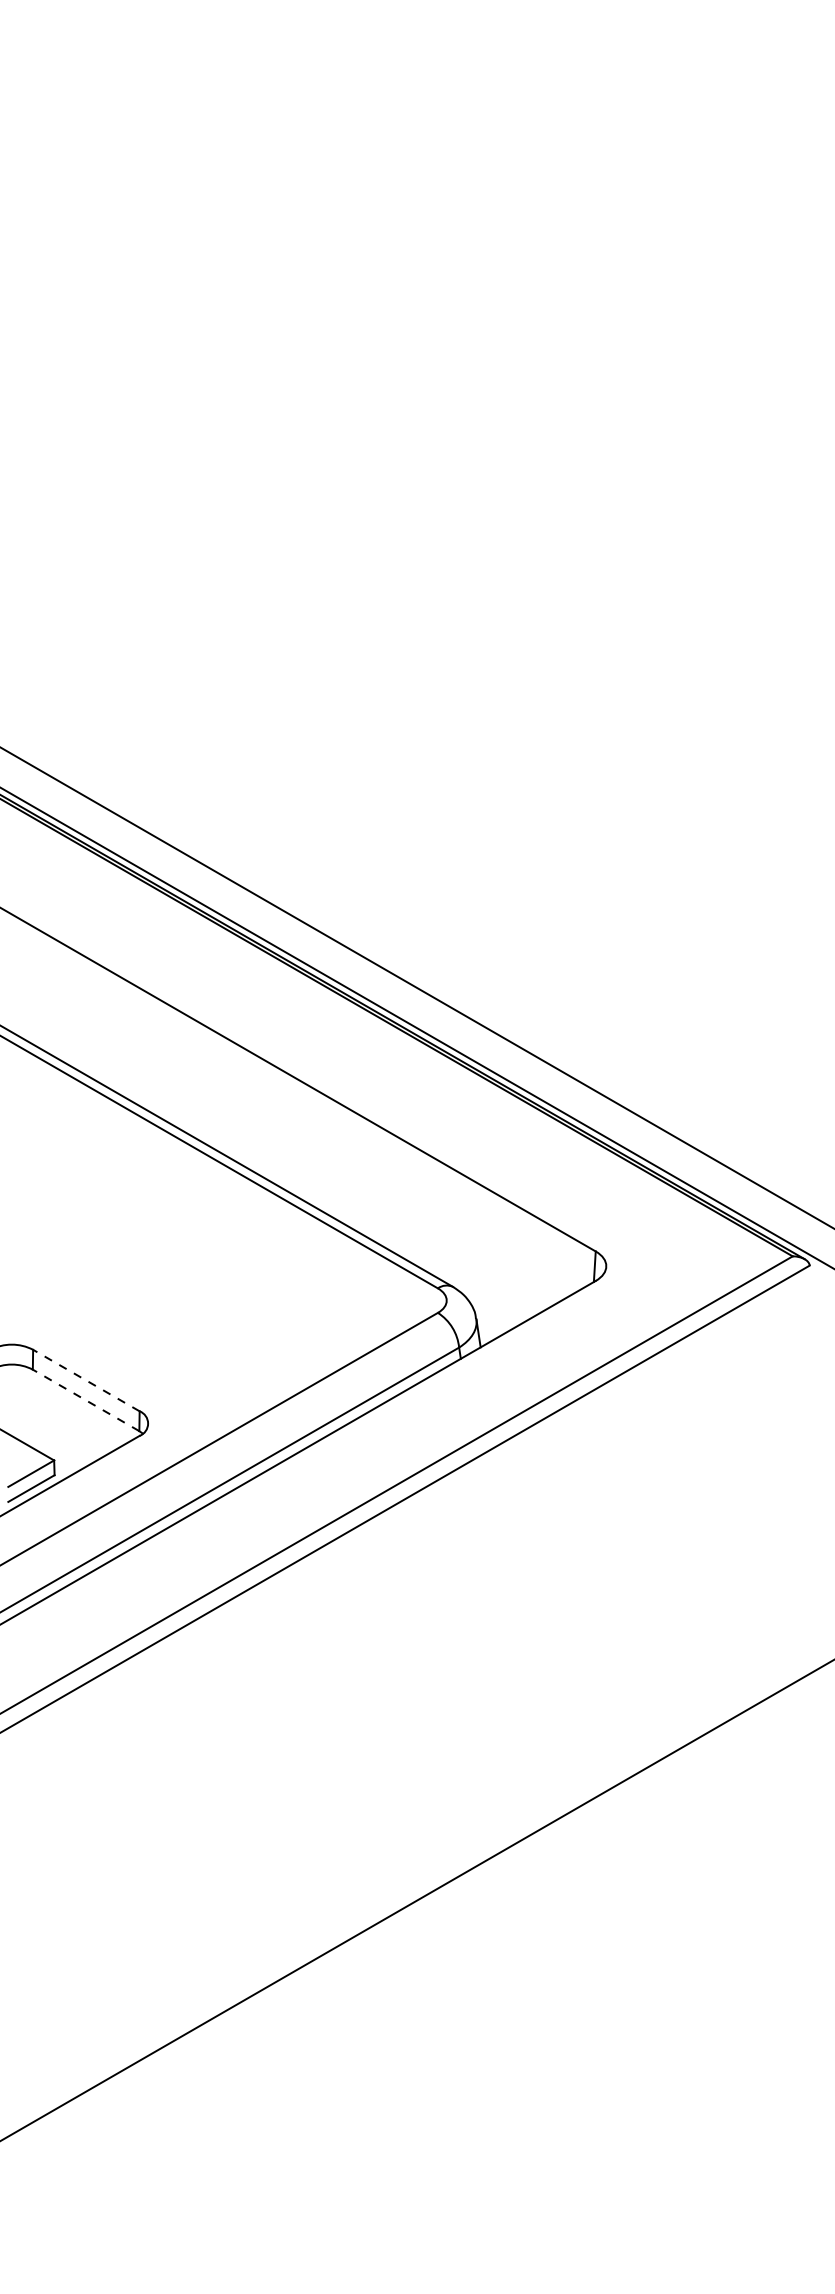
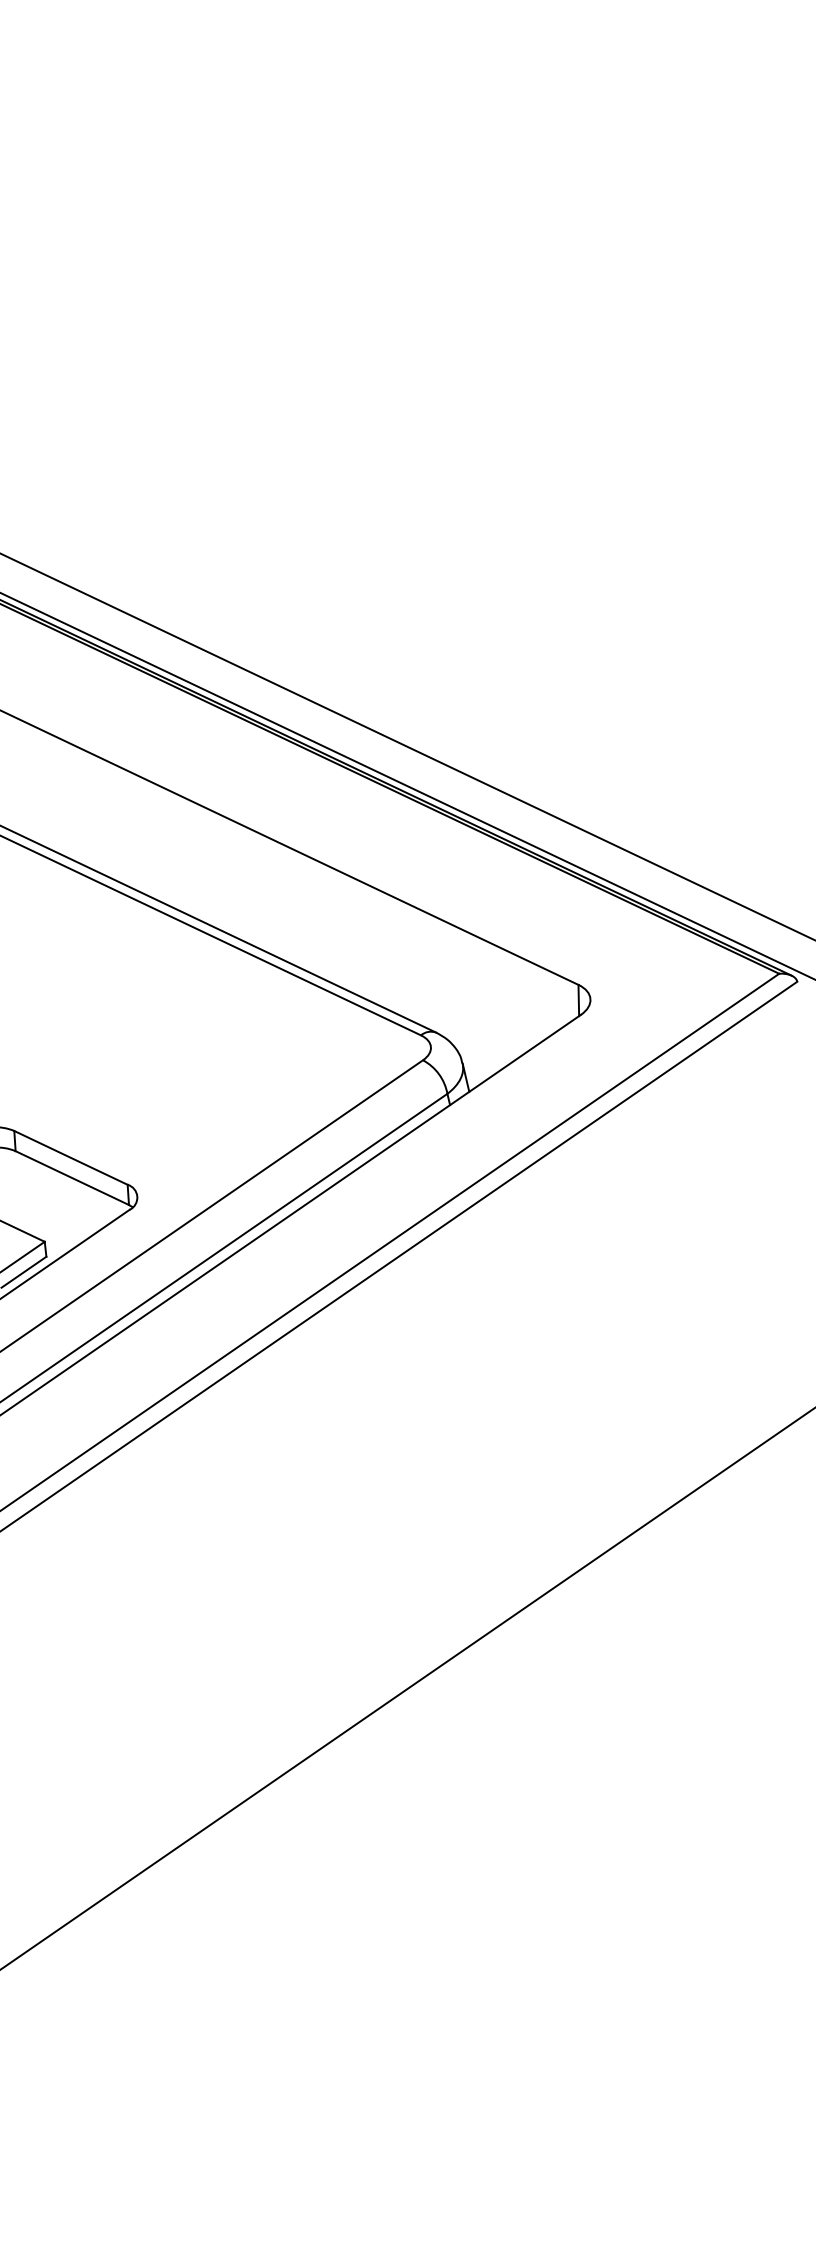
line: (85, 1380) -> (70, 1157), dashed -> solid
line: (85, 1400) -> (71, 1178), dashed -> solid

